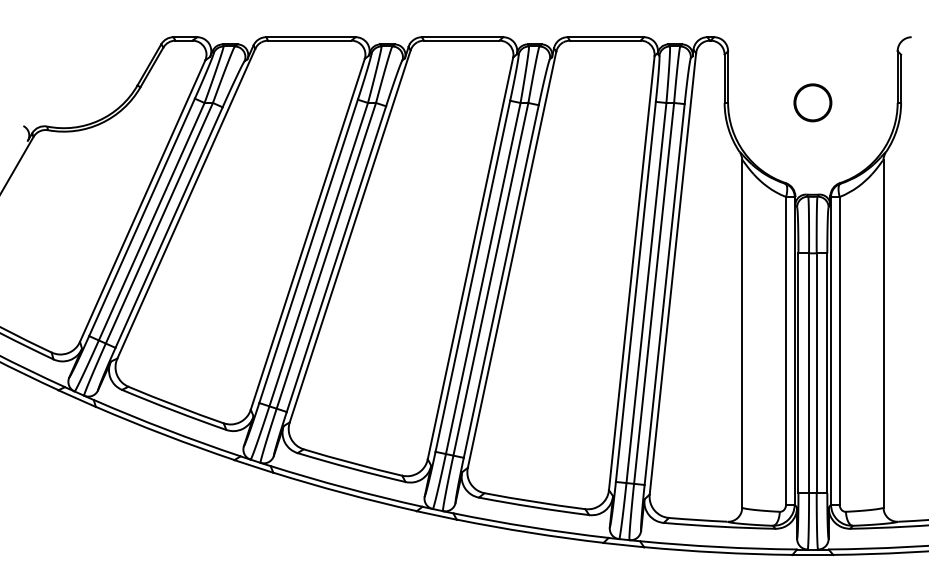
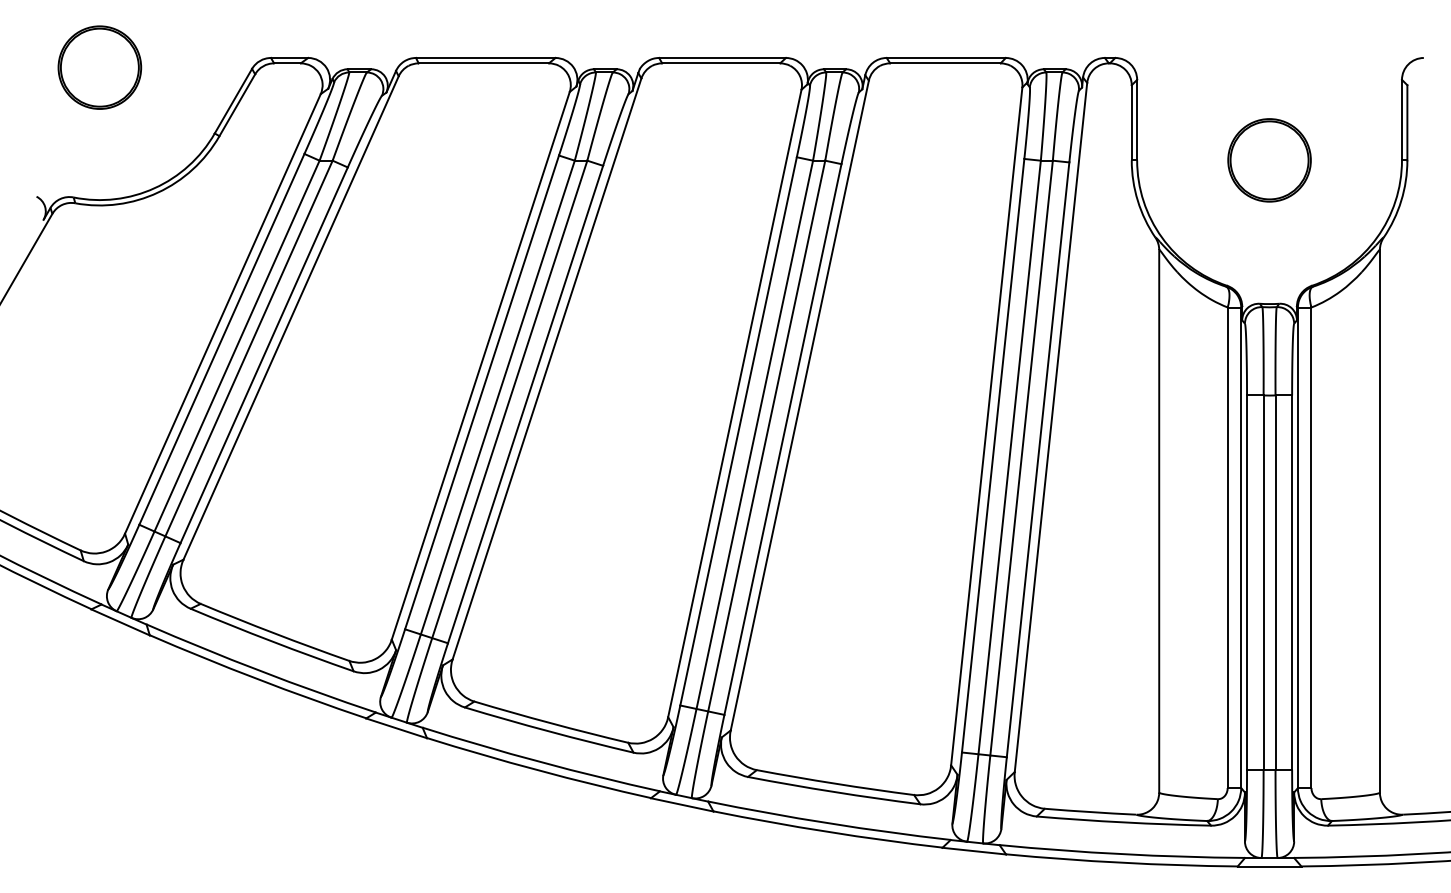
part: (63, 43) -> (99, 67), added
part: (812, 102) -> (1268, 159), size x1.43

